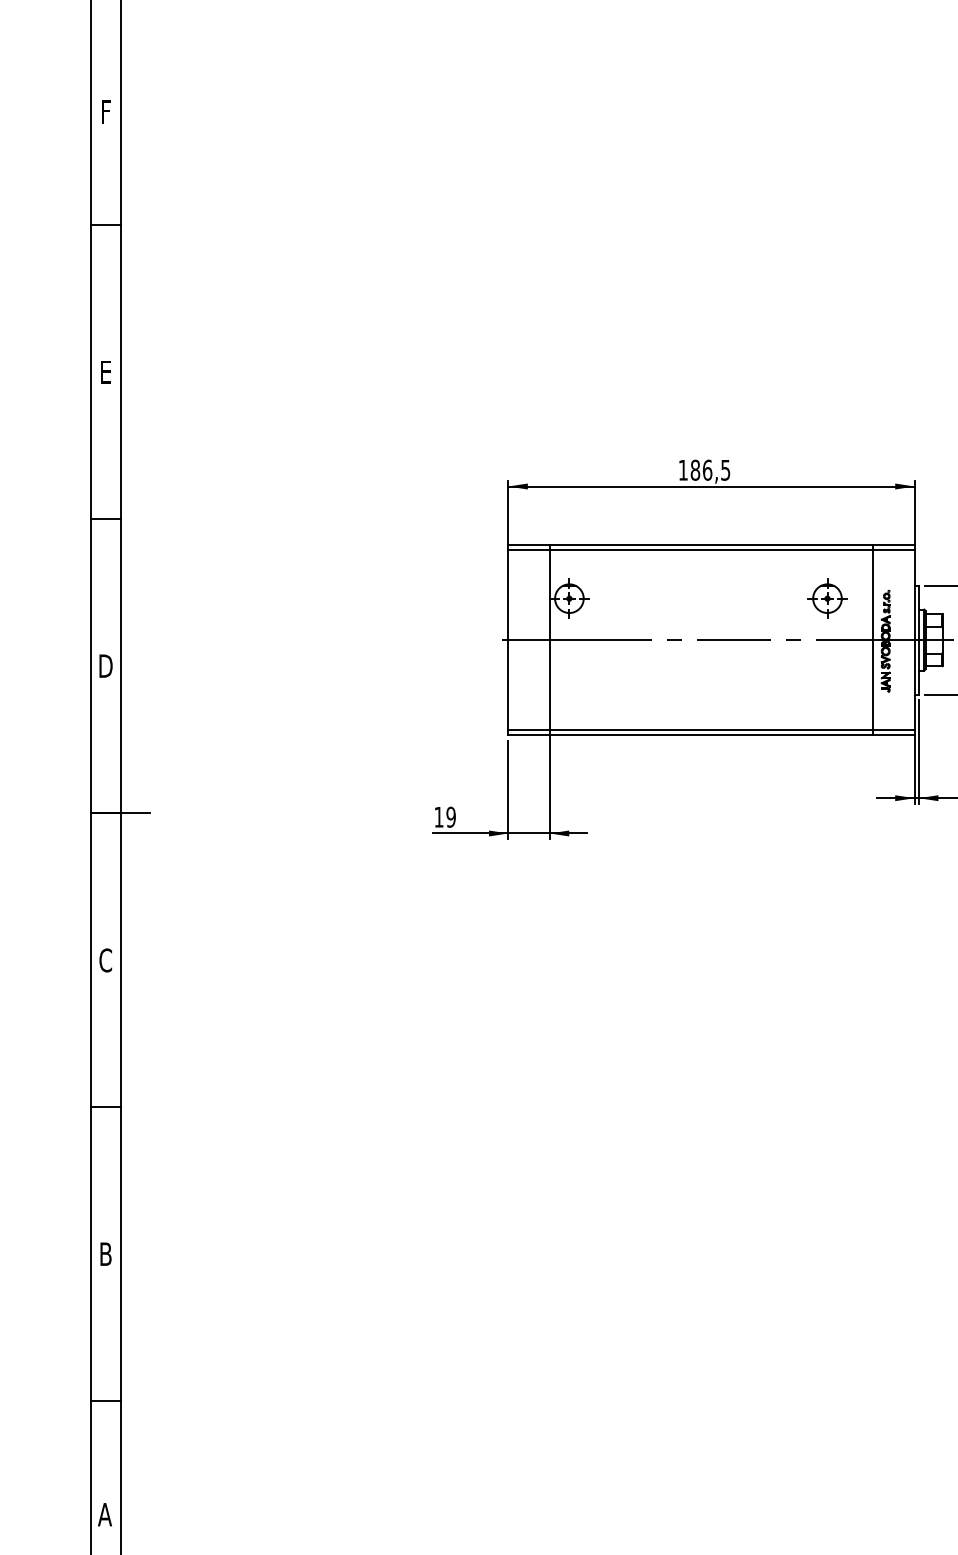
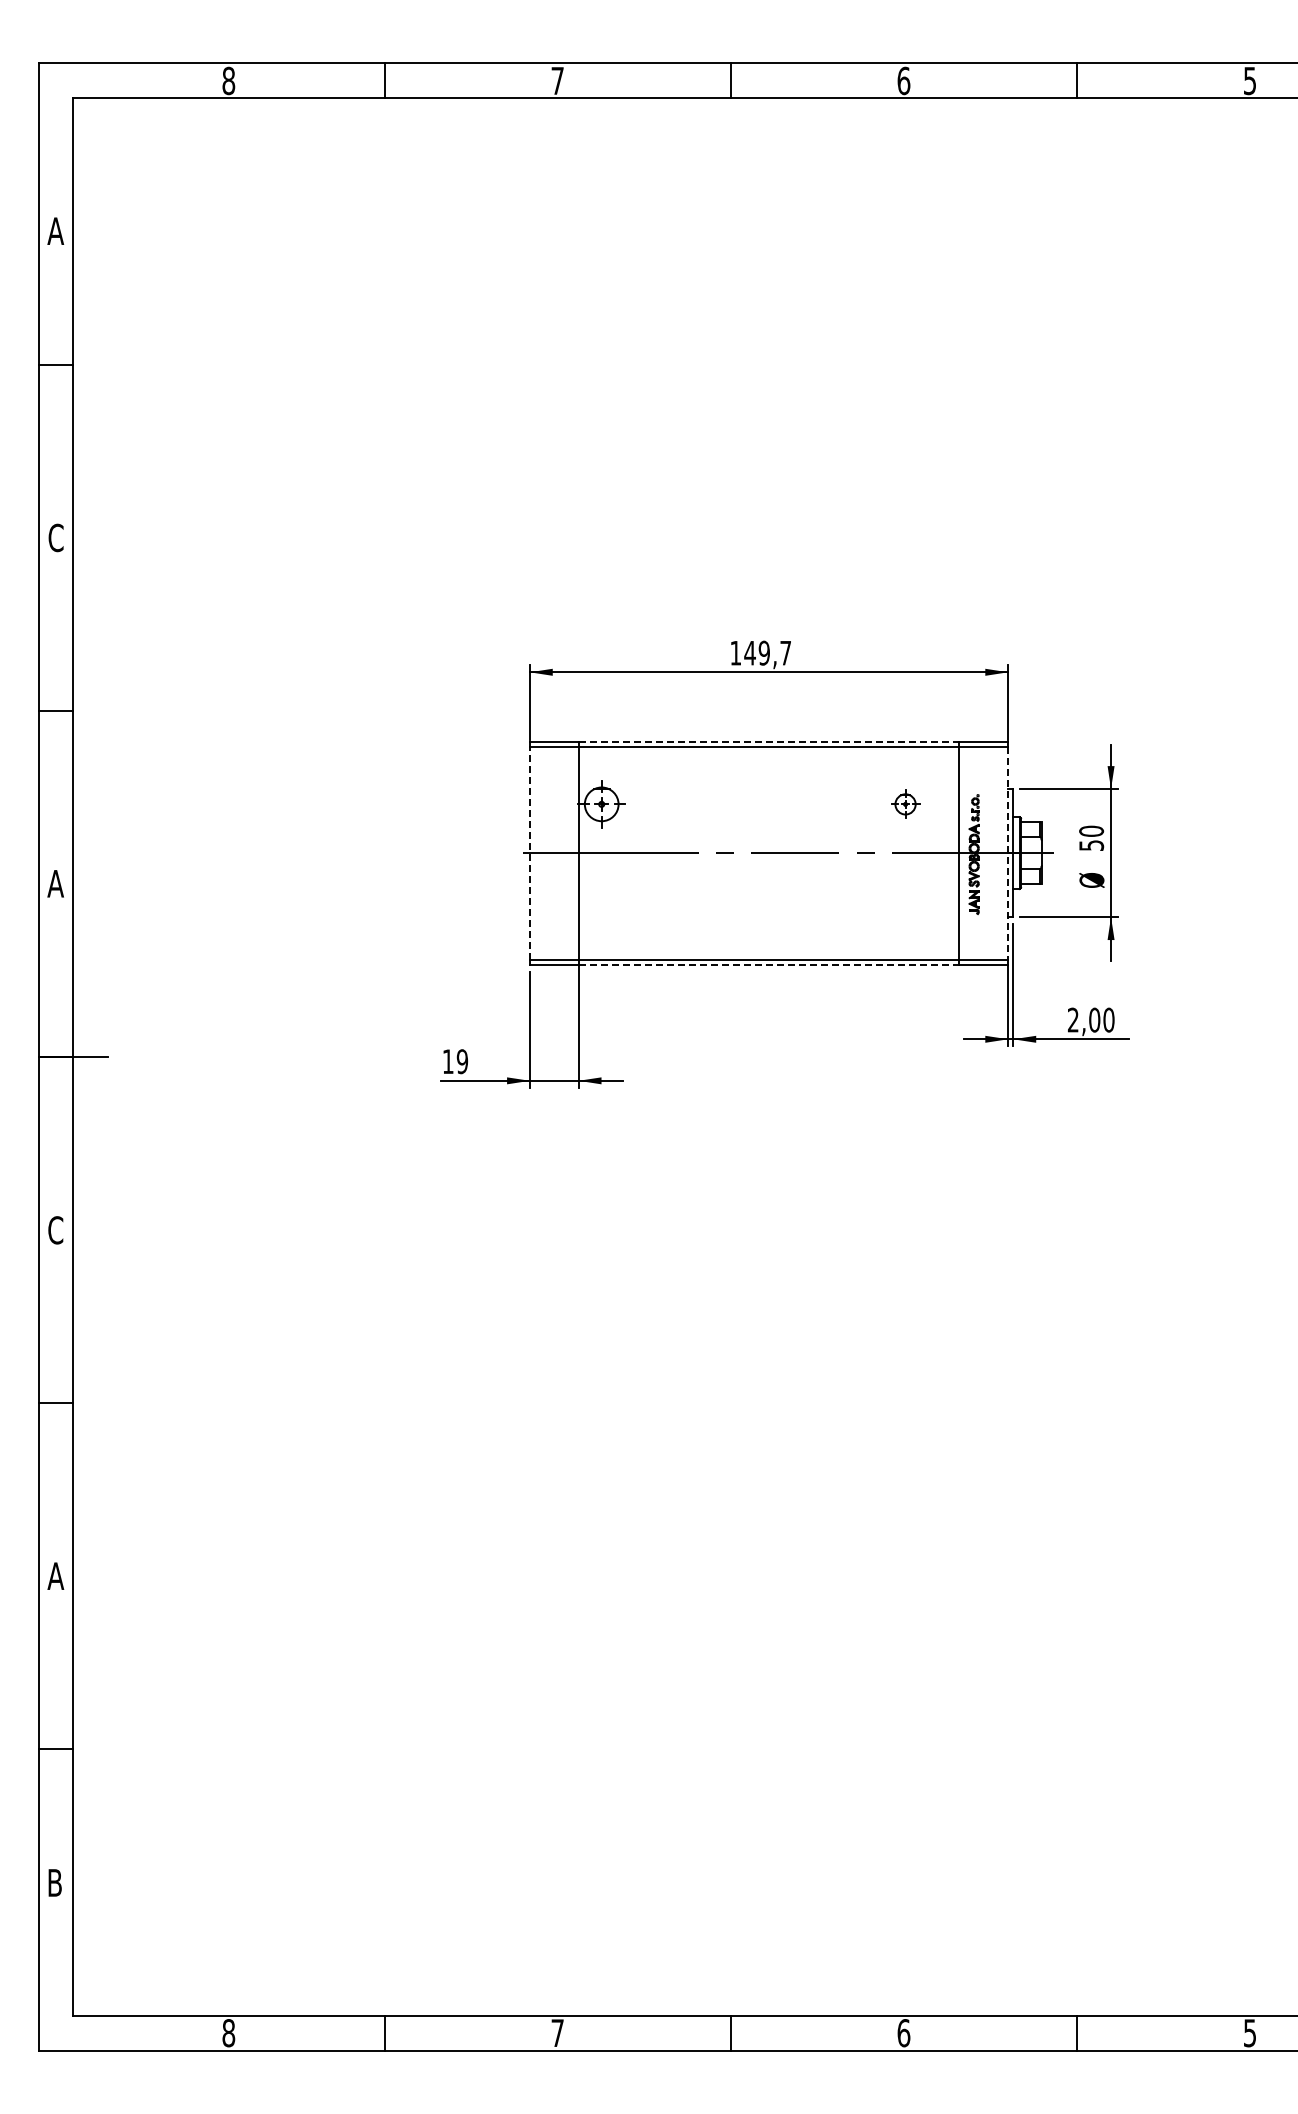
text: (105, 111) -> (55, 230), F -> A
text: (105, 372) -> (55, 537), E -> C
text: (710, 469) -> (767, 652), 186,5 -> 149,7
line: (711, 545) -> (769, 741), solid -> dashed
part: (827, 598) -> (905, 804), size x0.6
line: (508, 639) -> (529, 852), solid -> dashed
line: (914, 640) -> (1008, 853), solid -> dashed
text: (105, 665) -> (55, 883), D -> A
line: (711, 734) -> (769, 964), solid -> dashed
text: (105, 1253) -> (55, 1575), B -> A
text: (104, 1514) -> (54, 1882), A -> B

